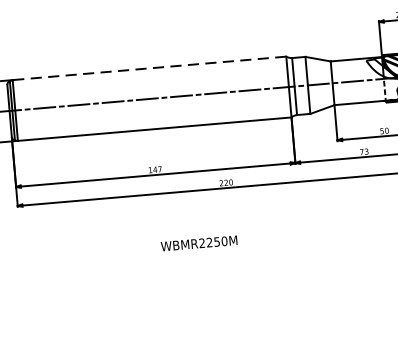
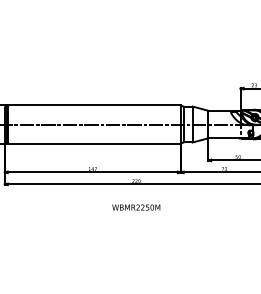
line: (149, 68) -> (94, 105), dashed -> solid
text: (199, 243) -> (136, 207), moved

